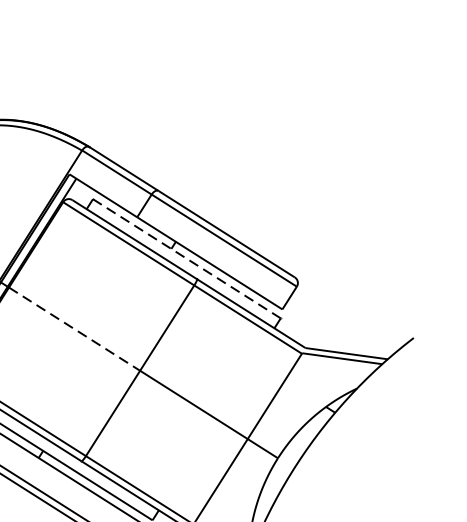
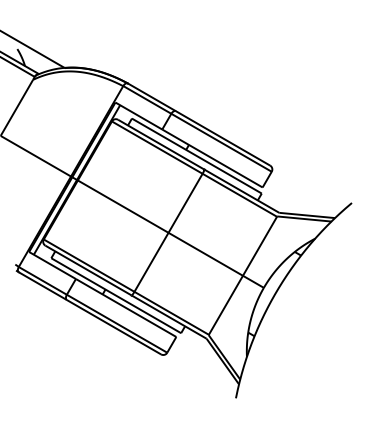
line: (186, 259) -> (196, 156), dashed -> solid
line: (73, 328) -> (122, 206), dashed -> solid

